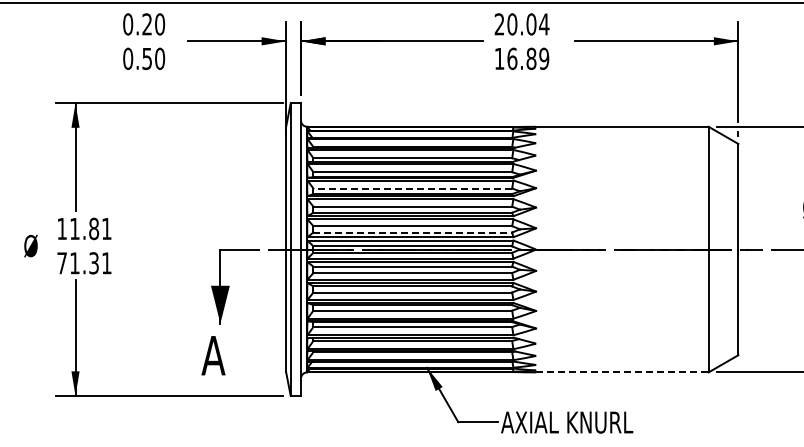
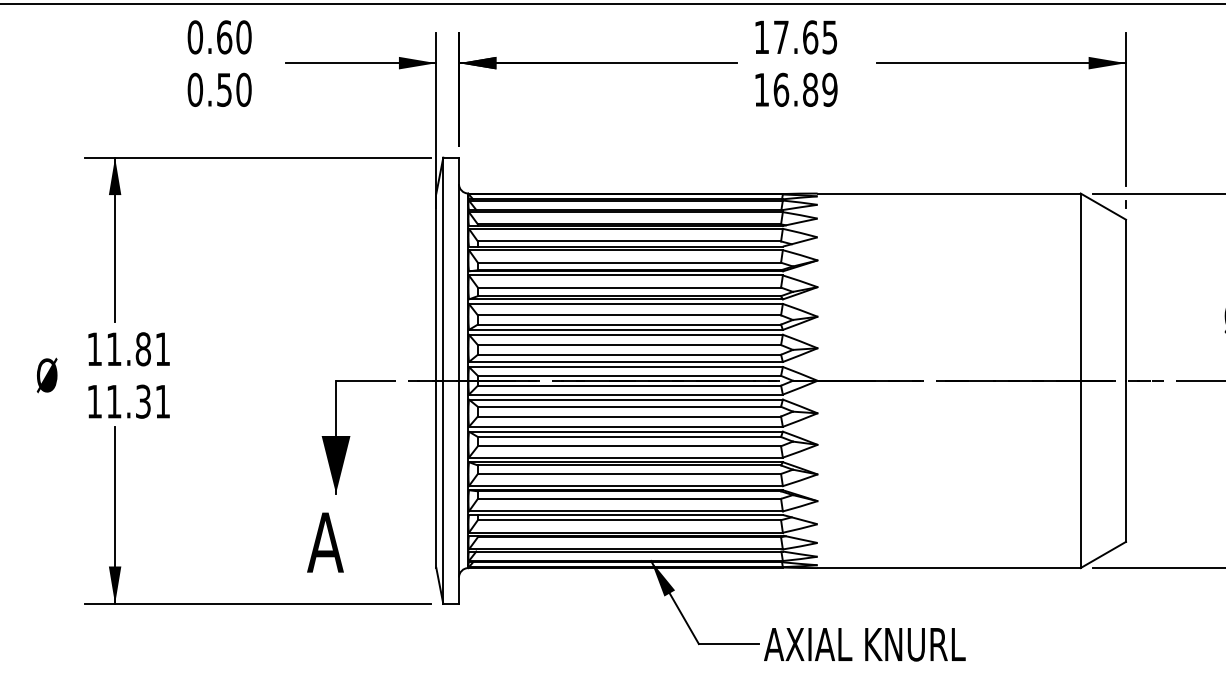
text: (147, 24) -> (224, 37), 0.20 -> 0.60
text: (521, 24) -> (795, 37), 20.04 -> 17.65
line: (412, 188) -> (629, 287), dashed -> solid
line: (413, 232) -> (630, 354), dashed -> solid
text: (61, 263) -> (93, 402), 71.31 -> 11.31
line: (622, 372) -> (949, 568), dashed -> solid

